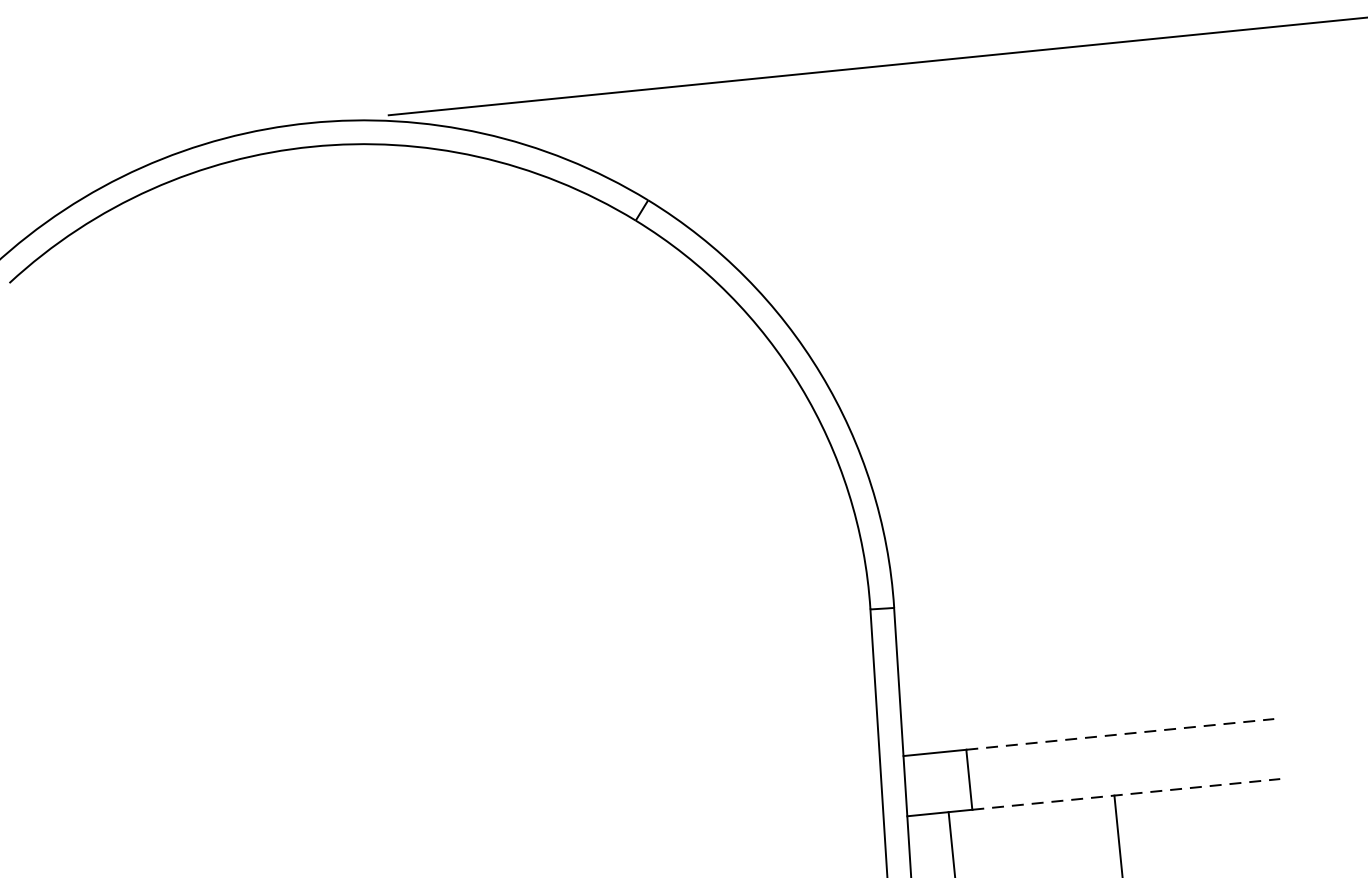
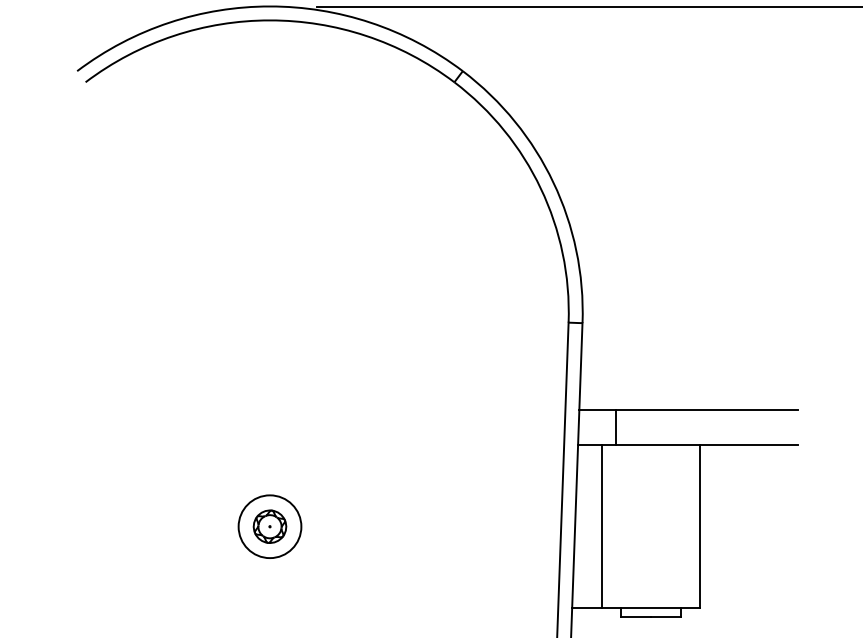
line: (1119, 735) -> (706, 410), dashed -> solid
line: (1125, 794) -> (706, 445), dashed -> solid

